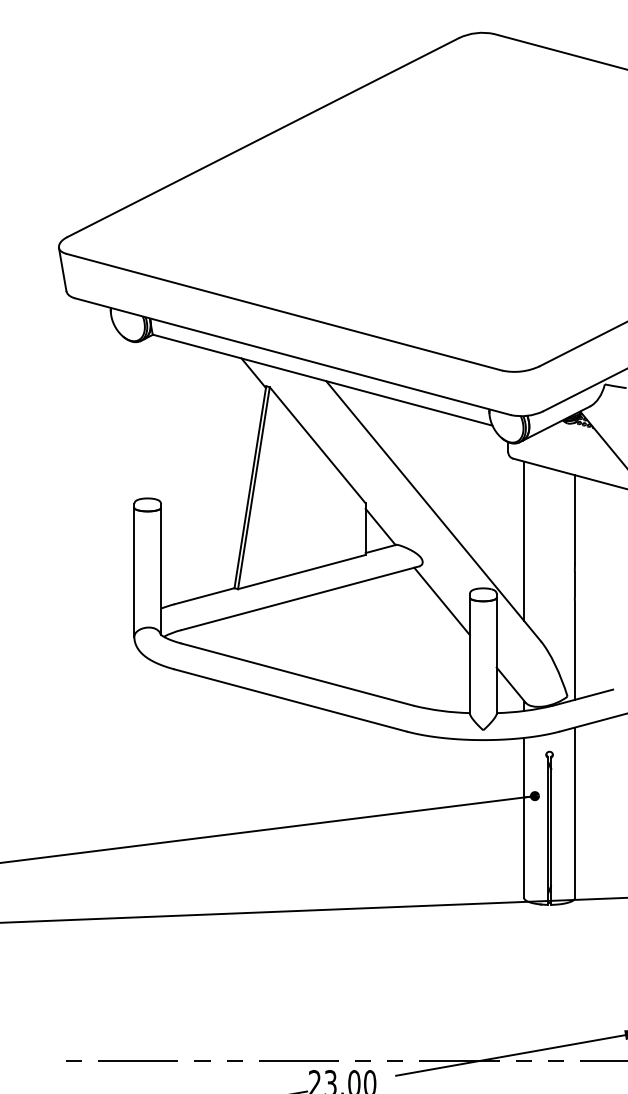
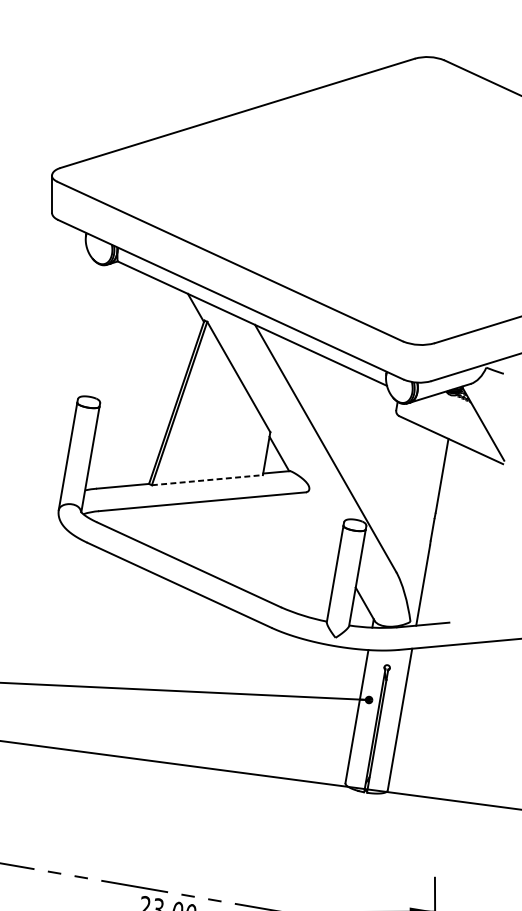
line: (524, 540) -> (397, 485), removed
line: (302, 571) -> (208, 479), solid -> dashed
line: (441, 601) -> (319, 524), removed

